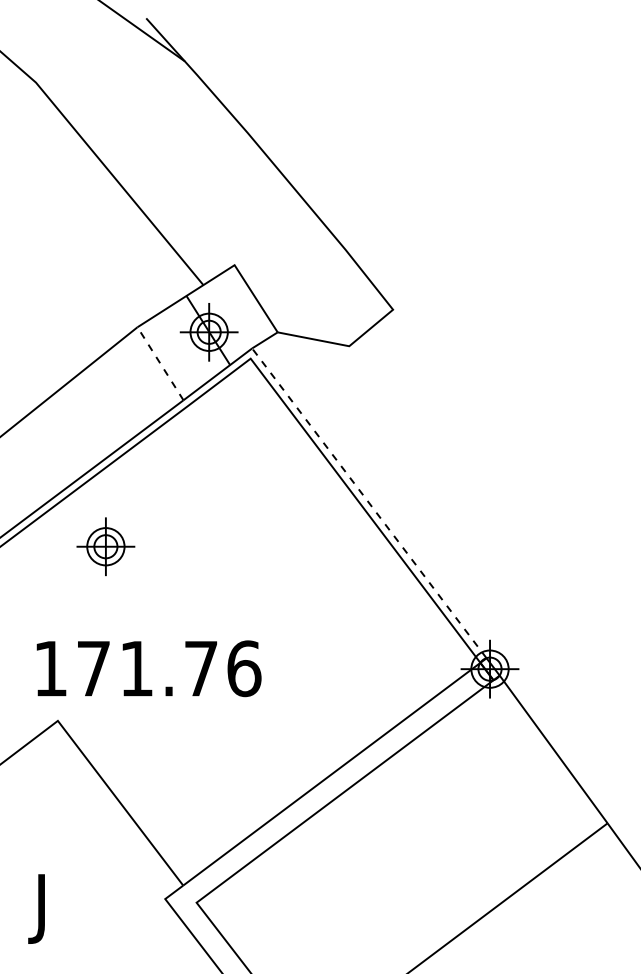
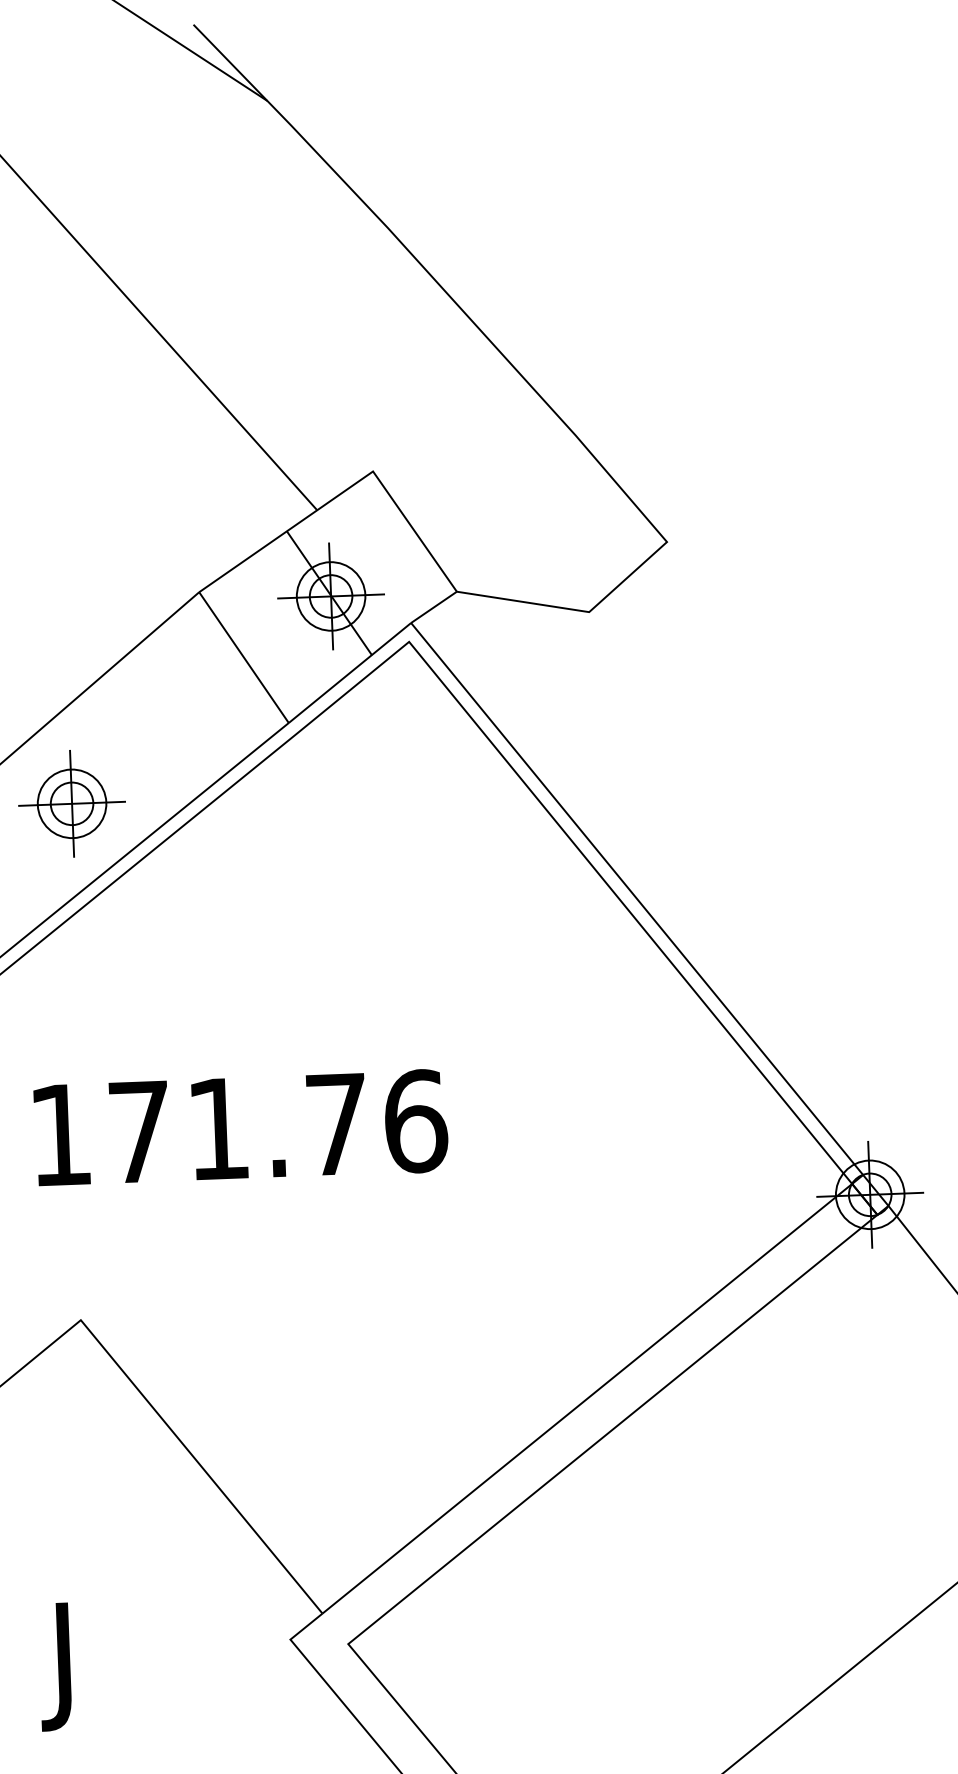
line: (160, 363) -> (243, 657), dashed -> solid
line: (369, 502) -> (637, 897), dashed -> solid
part: (105, 546) -> (71, 803), moved
text: (148, 668) -> (239, 1127), moved

